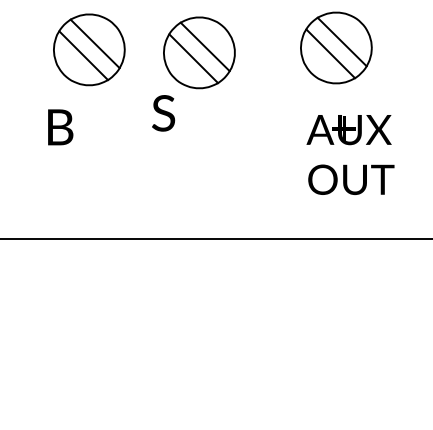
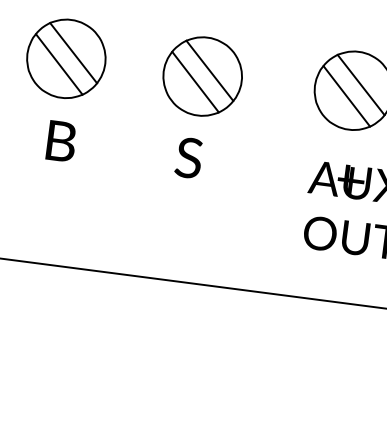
part: (89, 49) -> (66, 58), moved
text: (163, 113) -> (188, 158), moved
text: (60, 127) -> (61, 141), moved

